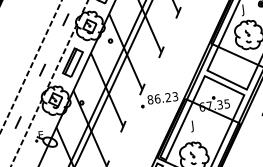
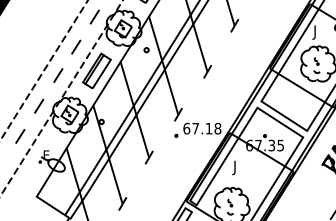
line: (54, 45) -> (76, 46), added
line: (30, 96) -> (39, 106), added
text: (163, 98) -> (202, 128), 86.23 -> 67.18

